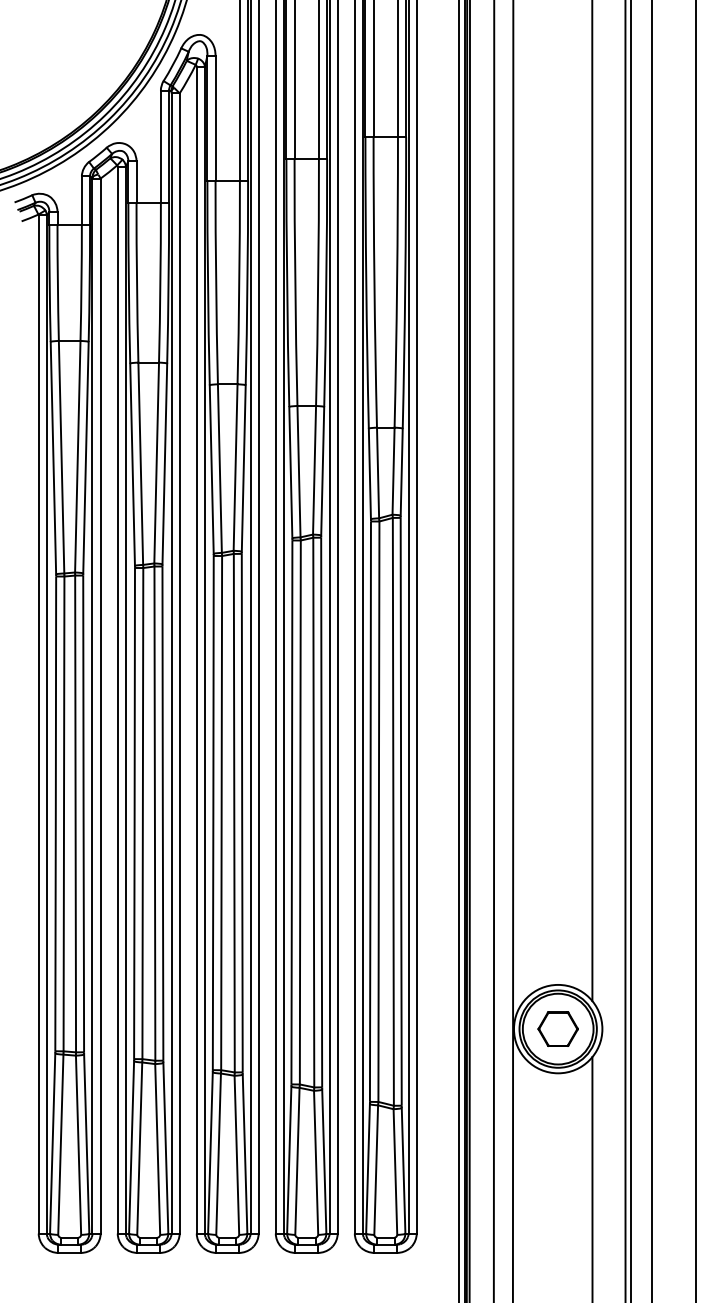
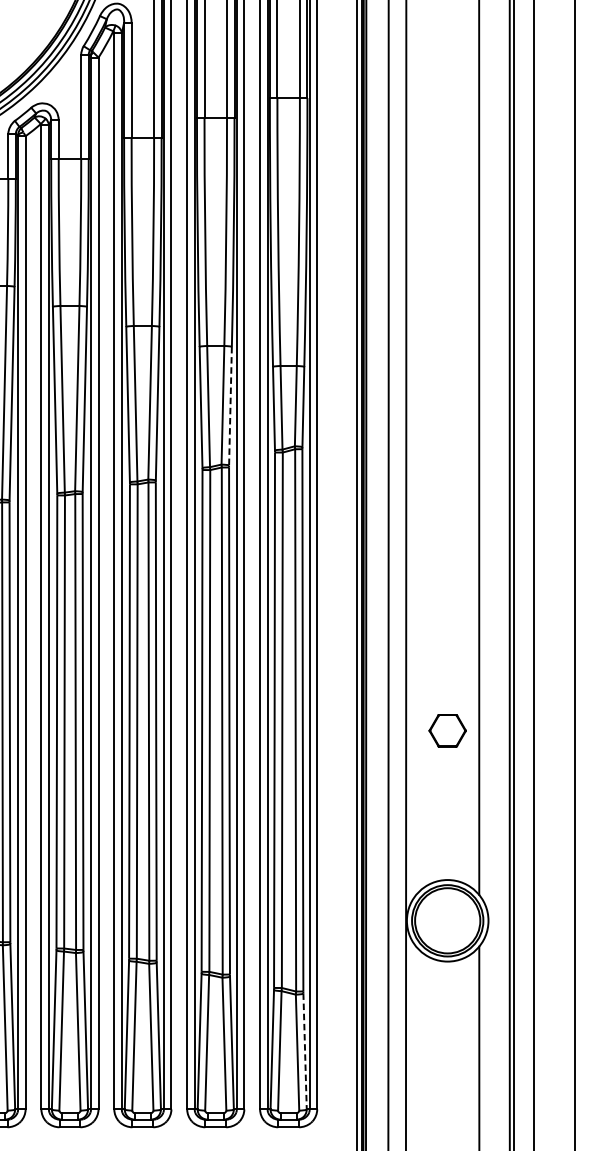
line: (322, 471) -> (230, 406), solid -> dashed
part: (557, 1028) -> (447, 730), moved
line: (403, 1170) -> (305, 1051), solid -> dashed

